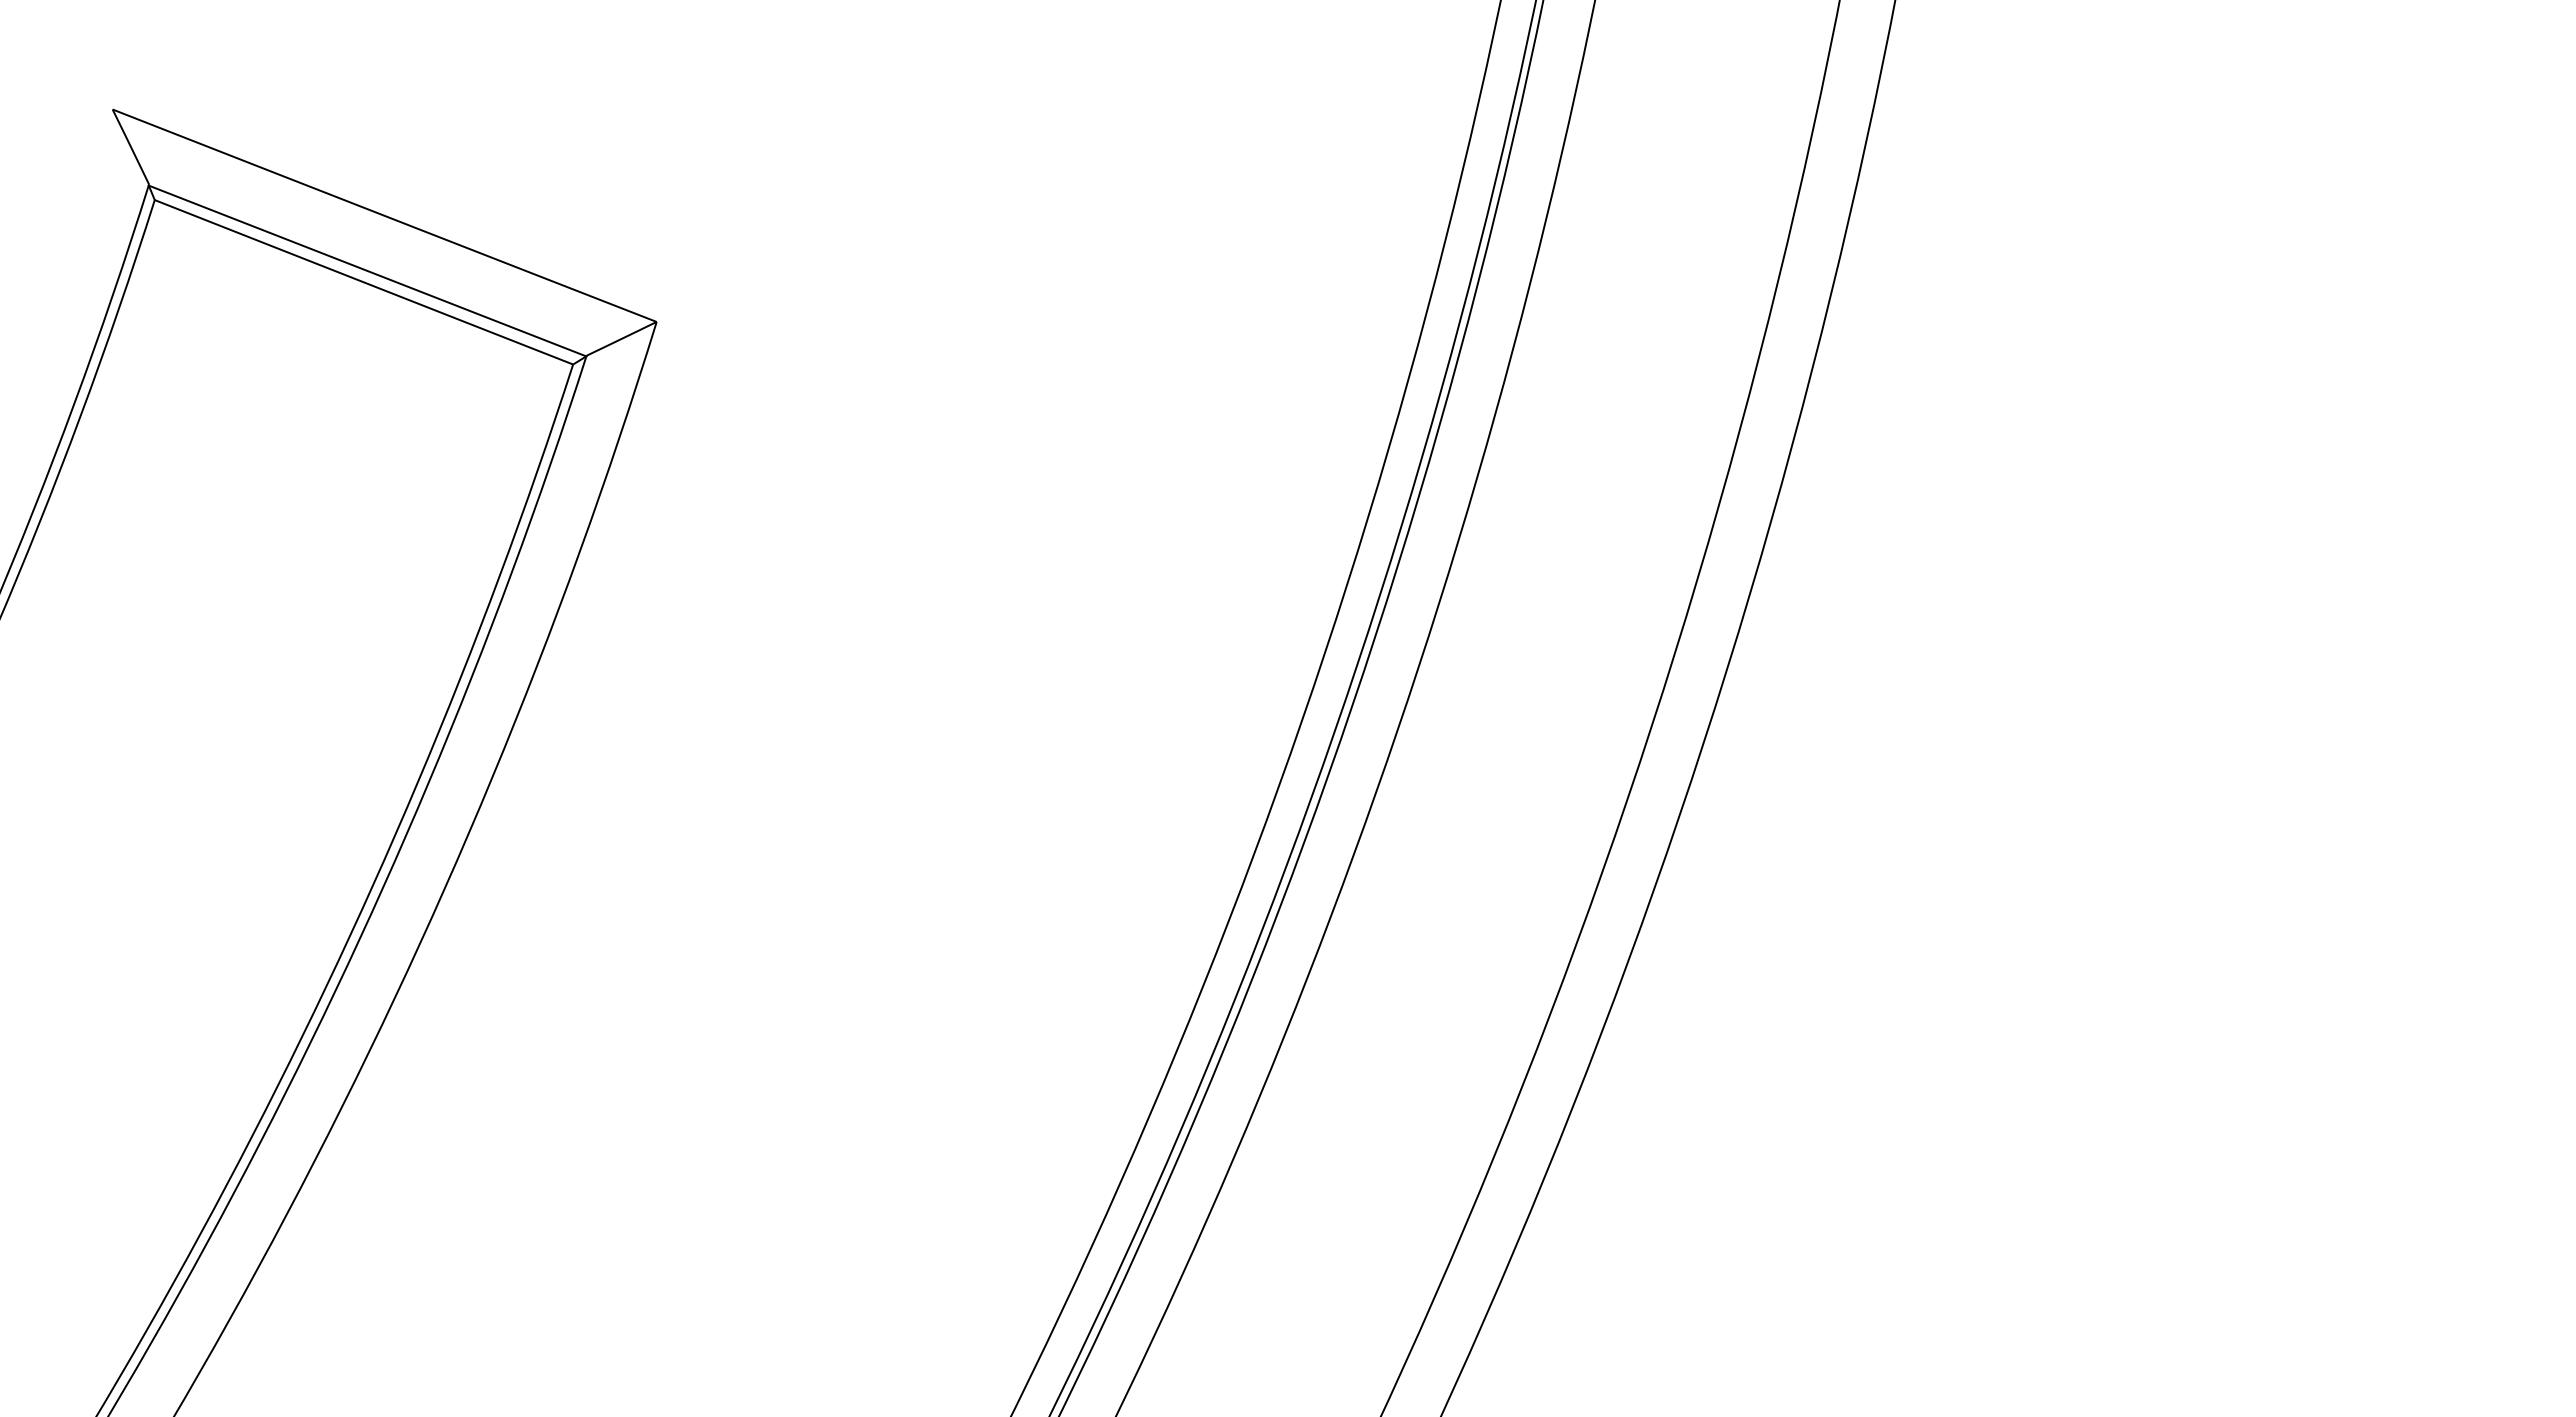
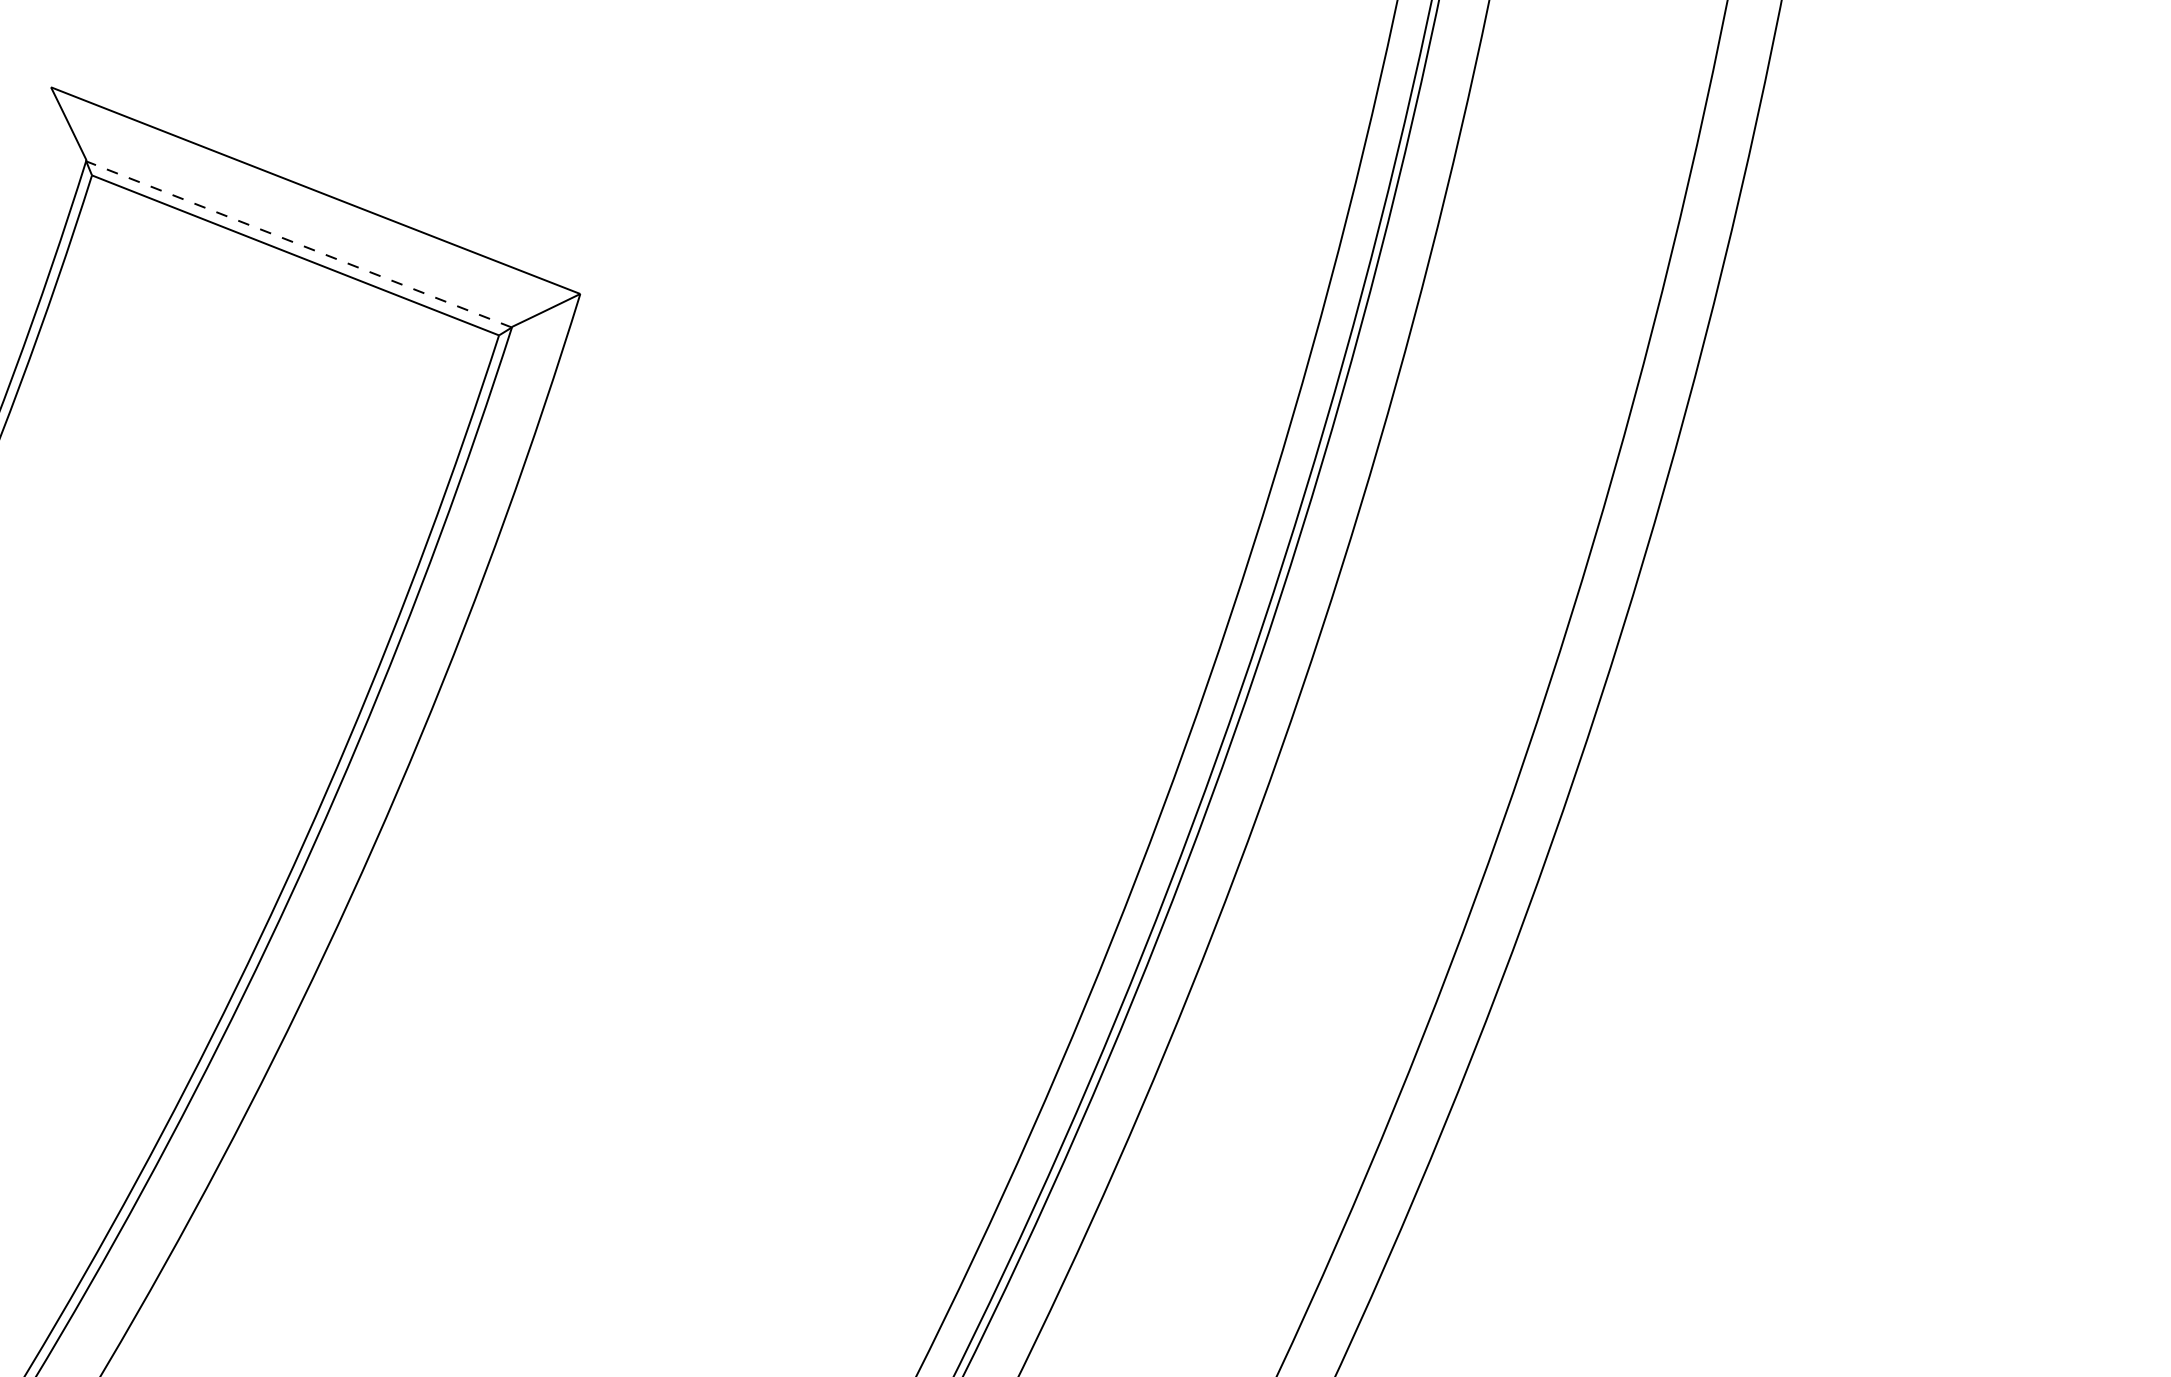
line: (367, 271) -> (298, 244), solid -> dashed

